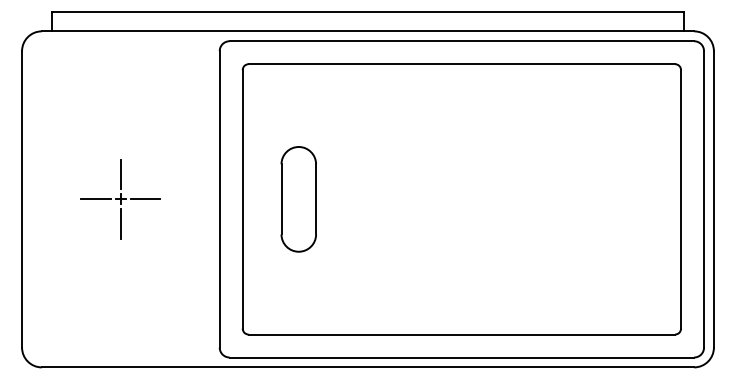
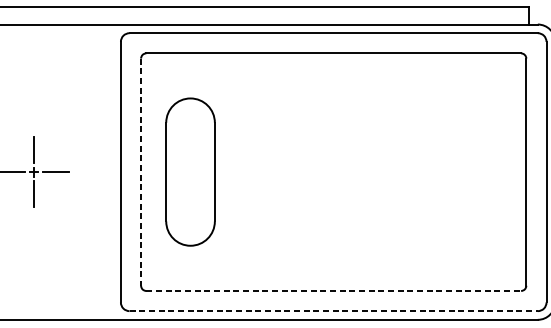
line: (242, 199) -> (140, 172), solid -> dashed
part: (298, 199) -> (190, 172), size x1.6
line: (462, 334) -> (334, 290), solid -> dashed
line: (462, 357) -> (334, 311), solid -> dashed

